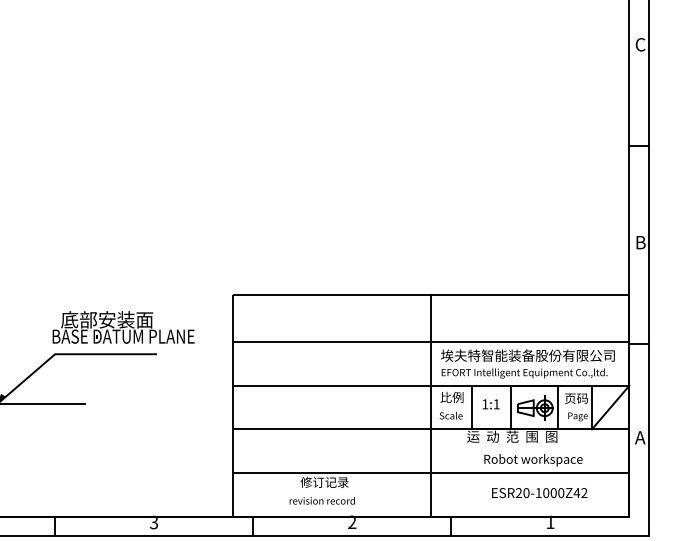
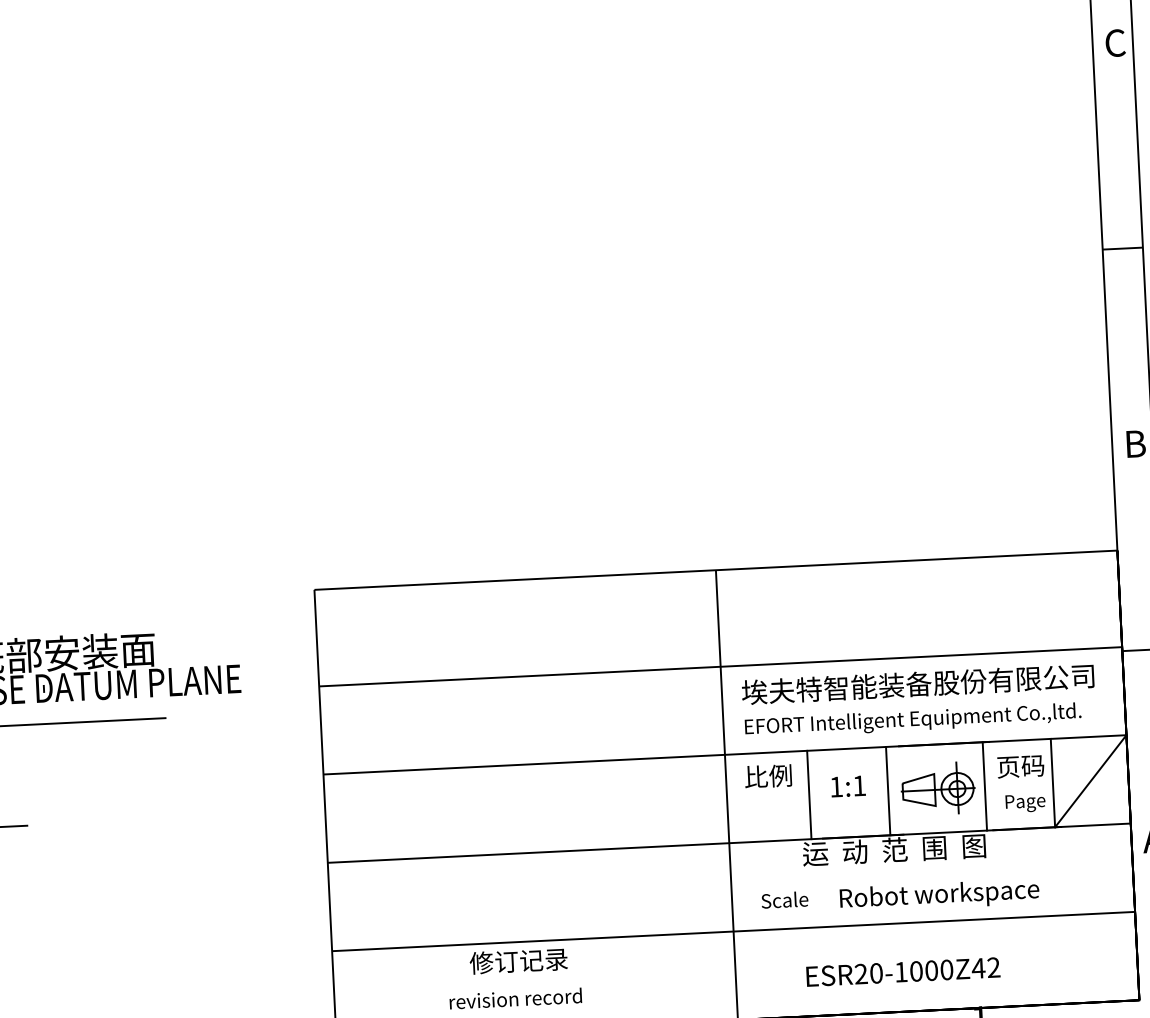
text: (450, 415) -> (783, 899), moved
text: (539, 493) -> (902, 973), moved

